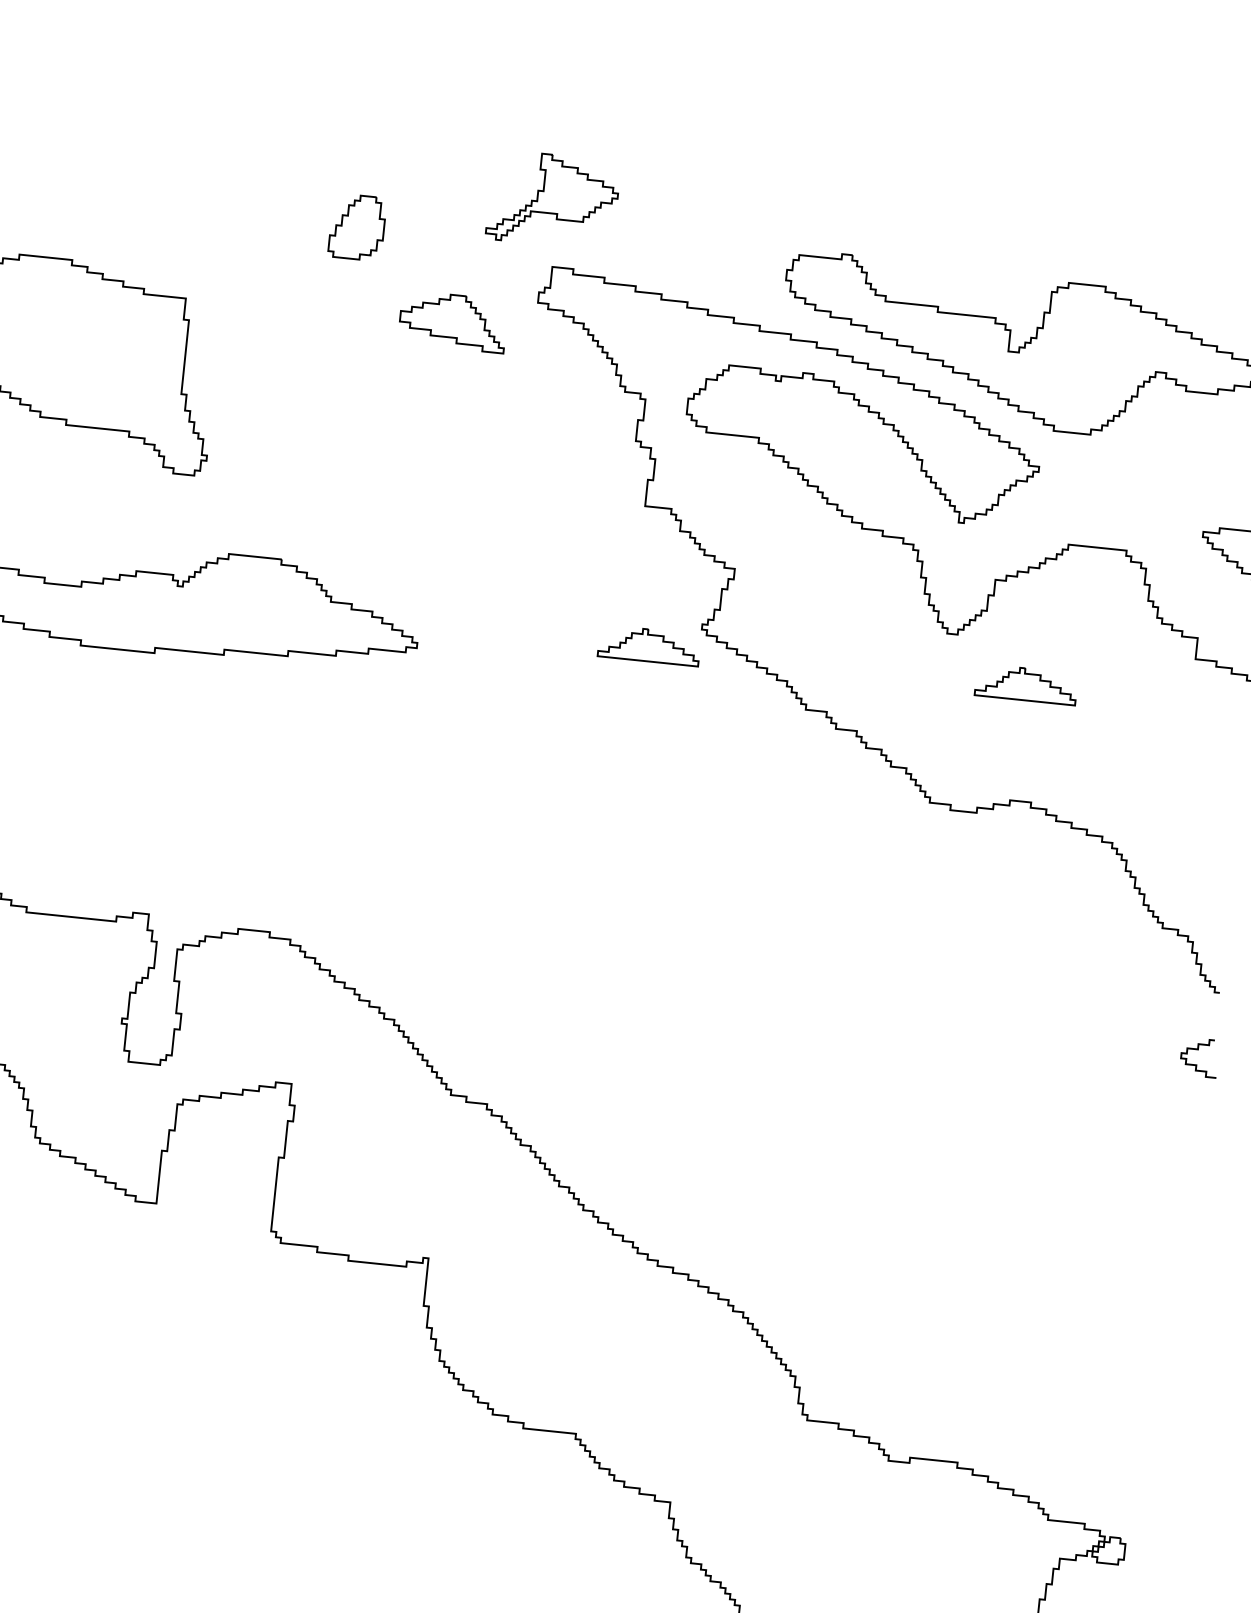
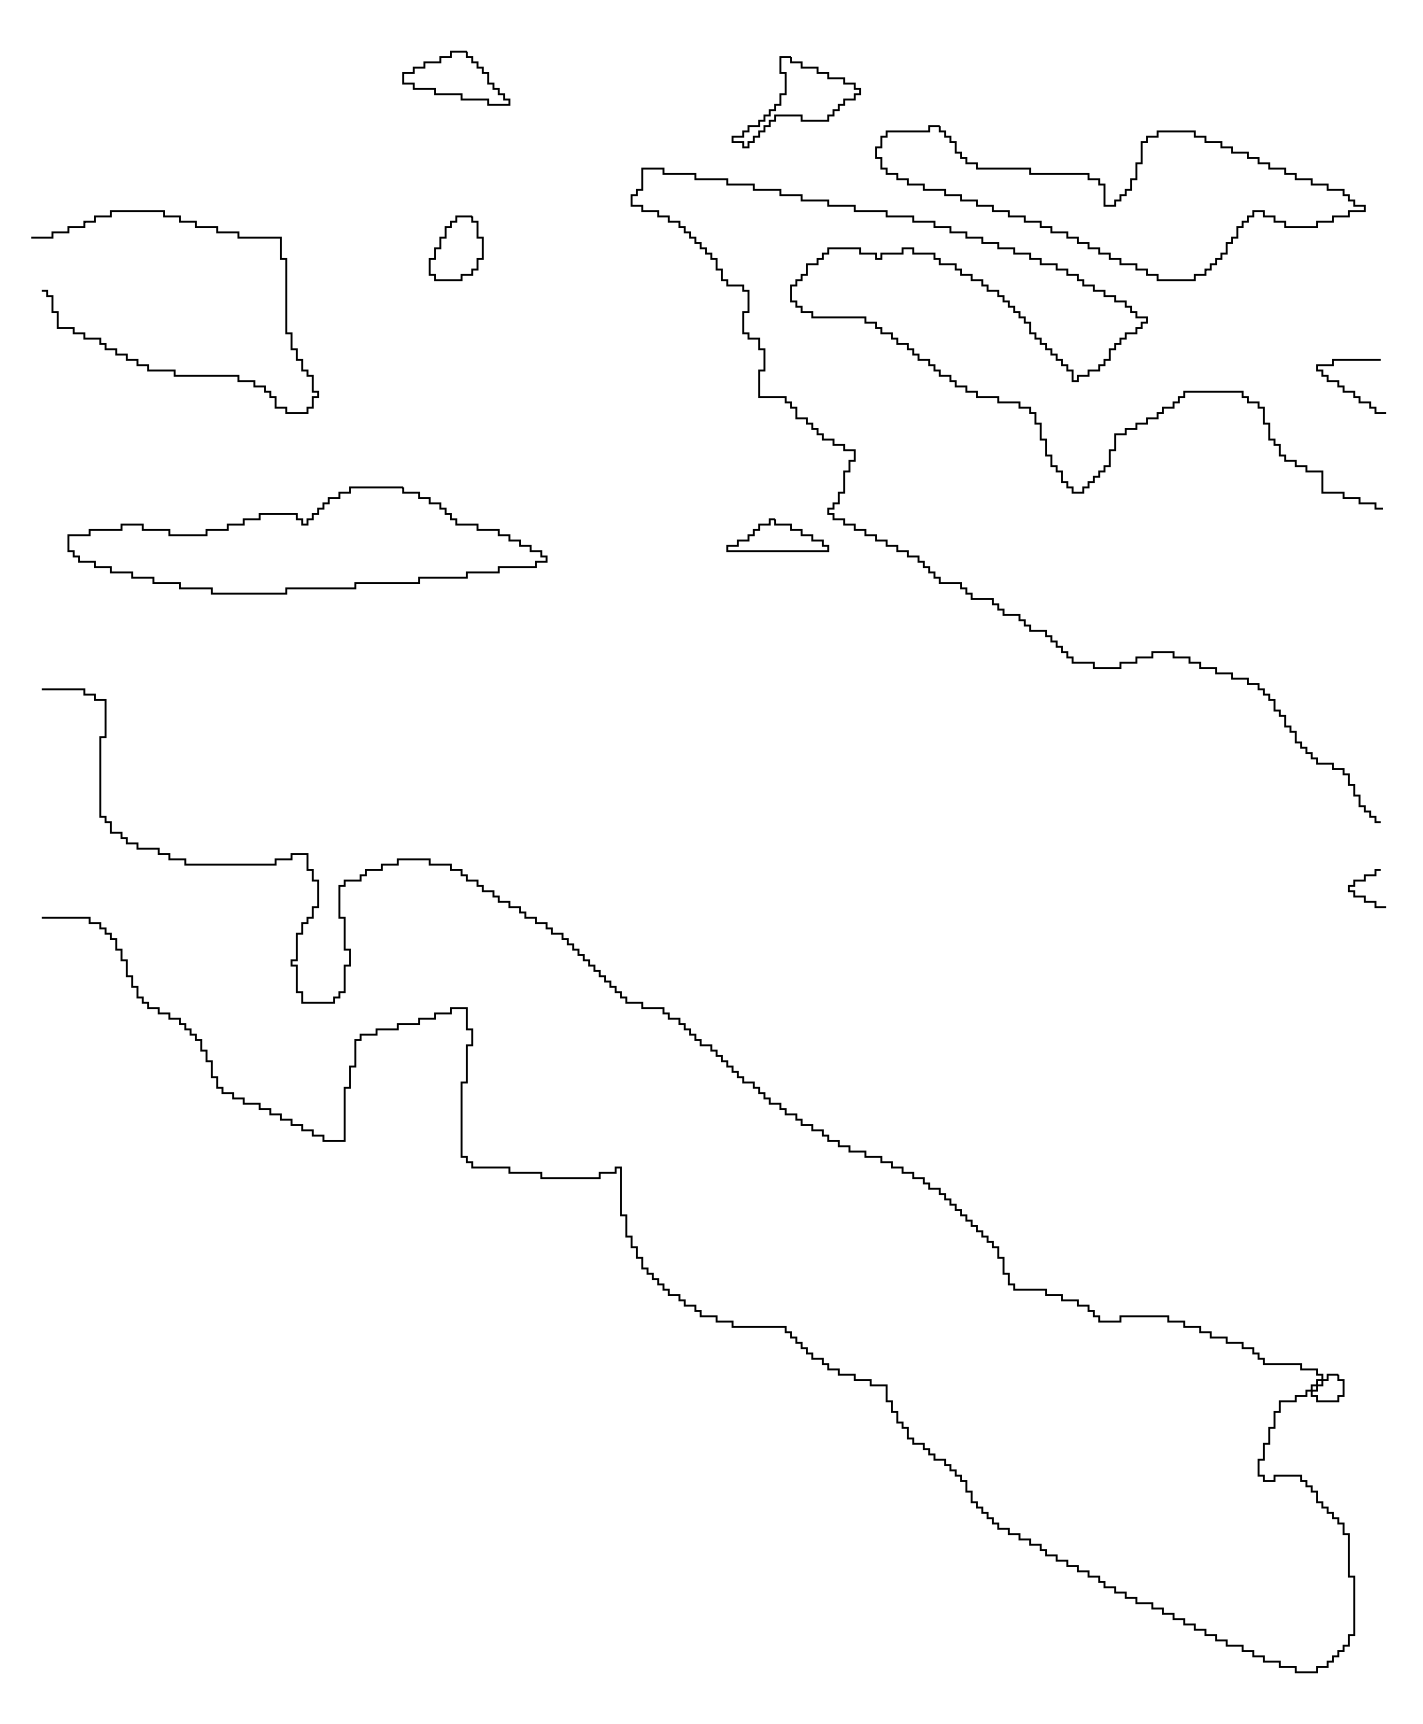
part: (552, 200) -> (795, 102), moved
part: (356, 227) -> (455, 248), moved
part: (453, 320) -> (456, 77), moved
part: (1026, 684) -> (1156, 535), removed

